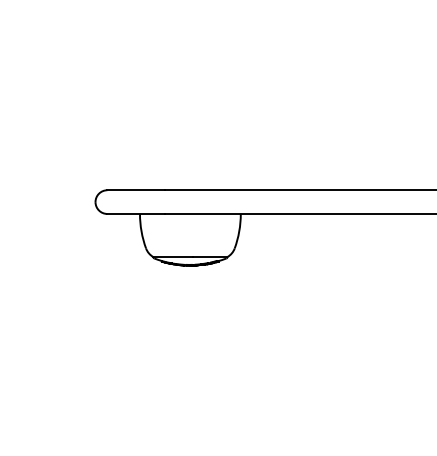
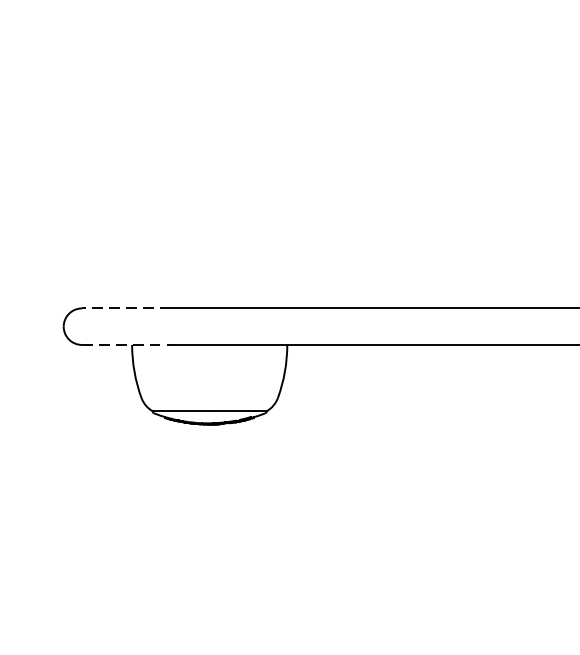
line: (136, 190) -> (126, 308), solid -> dashed
line: (136, 213) -> (126, 344), solid -> dashed

